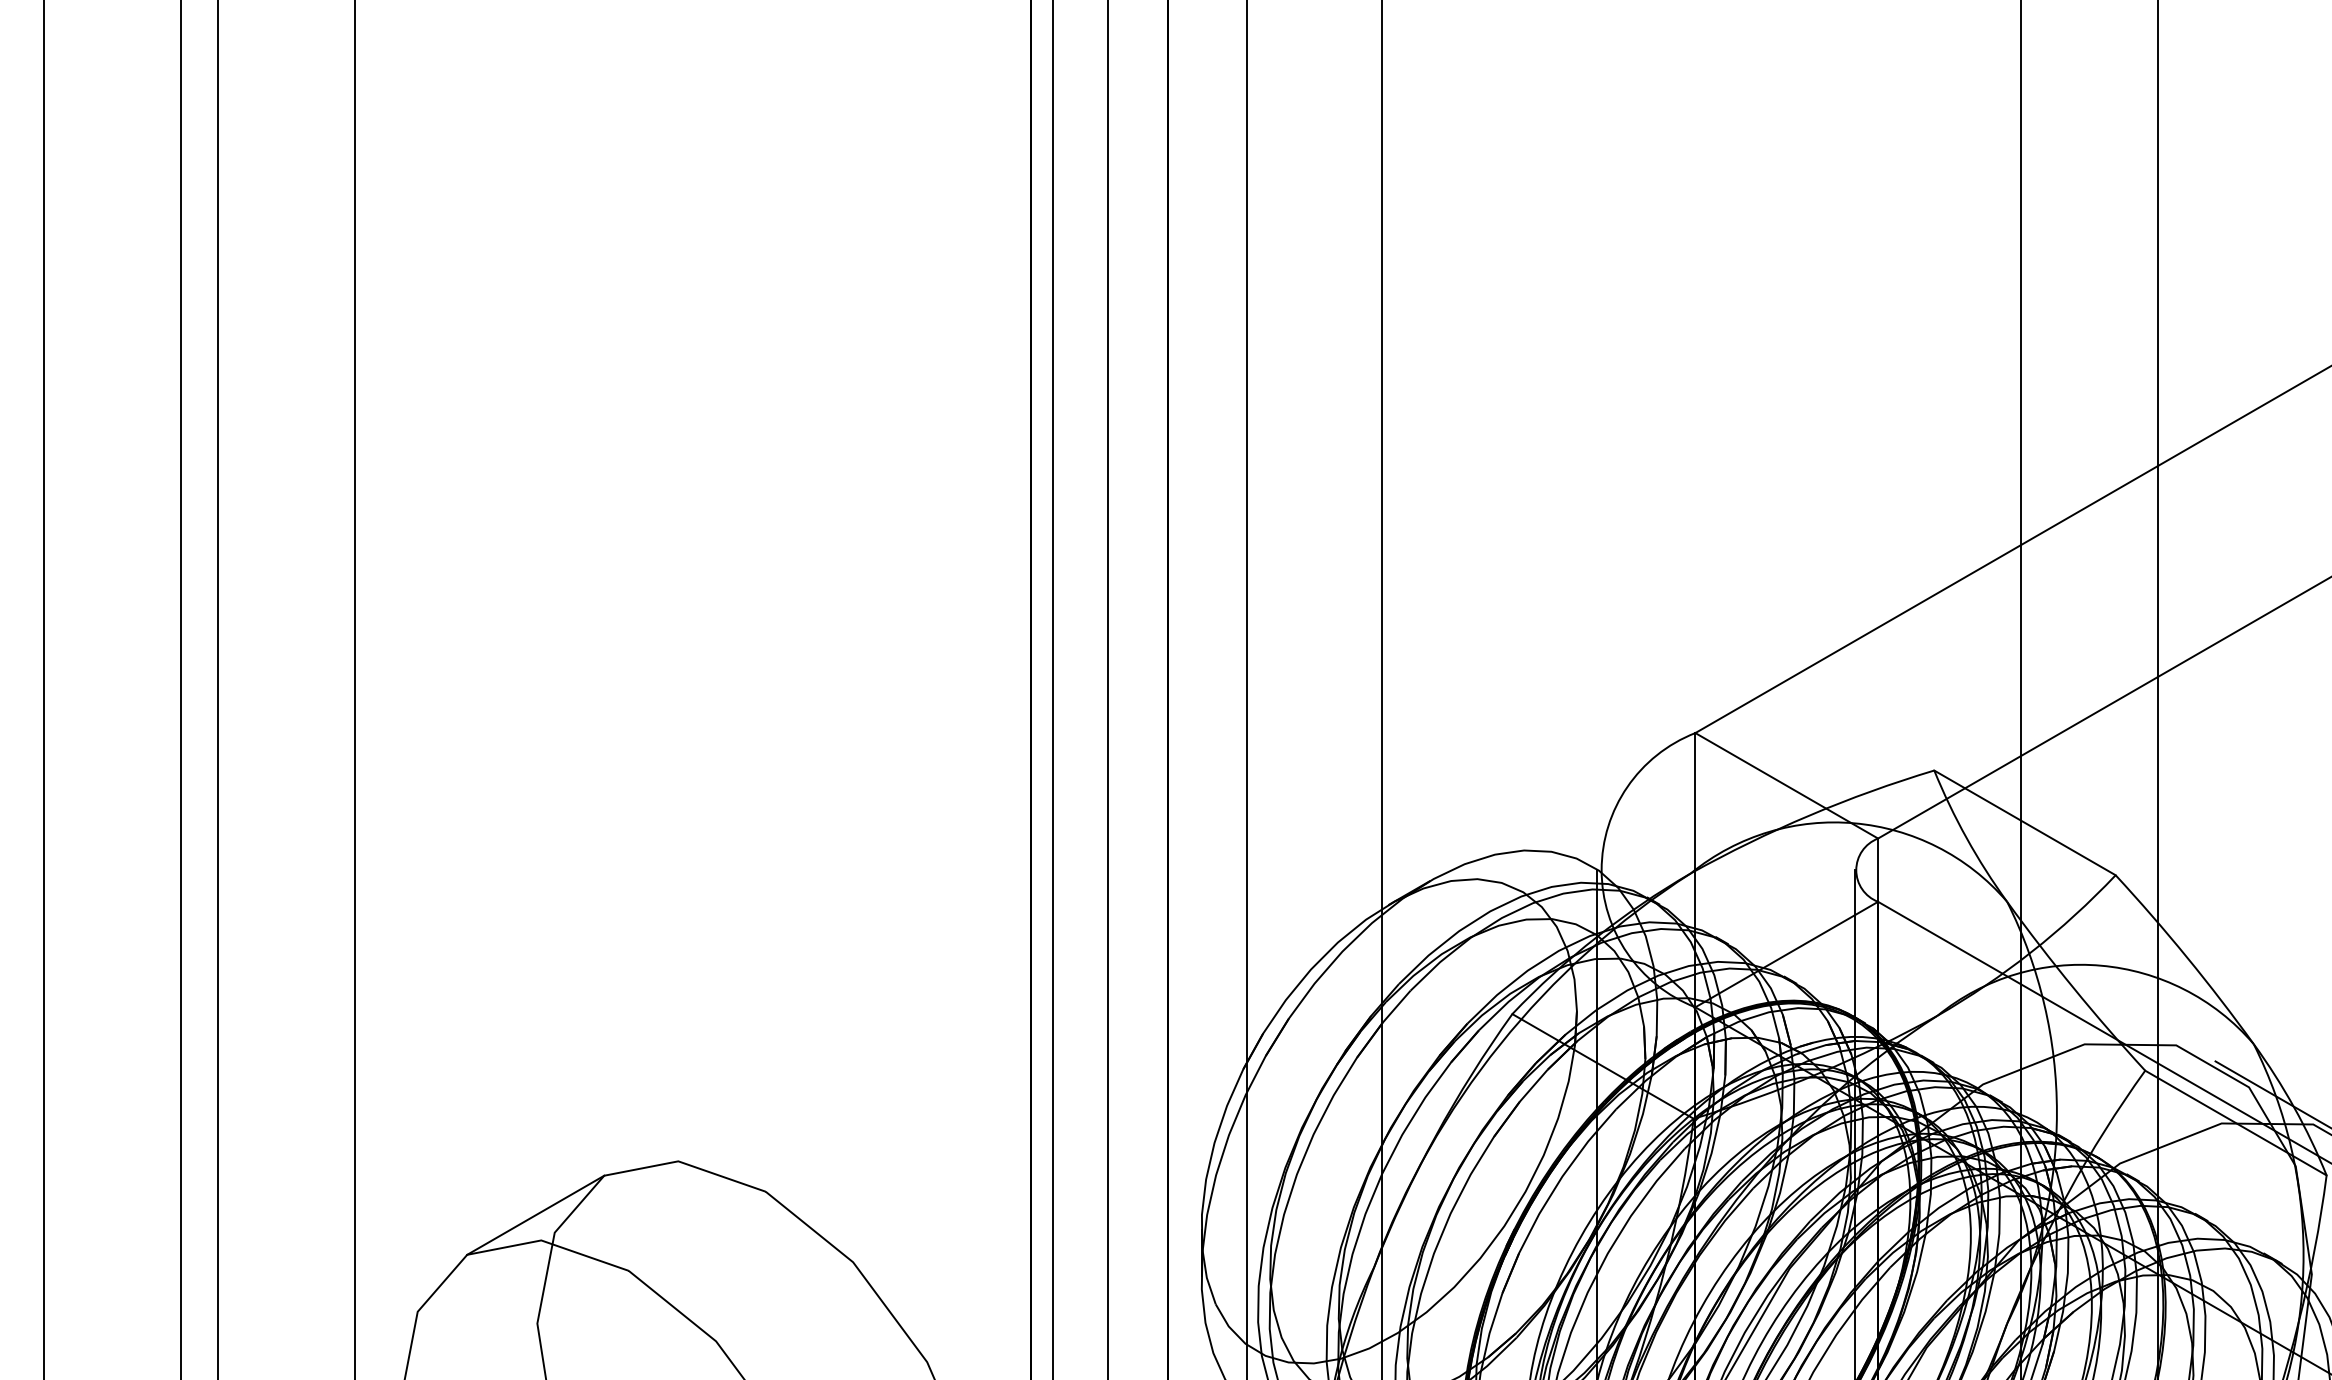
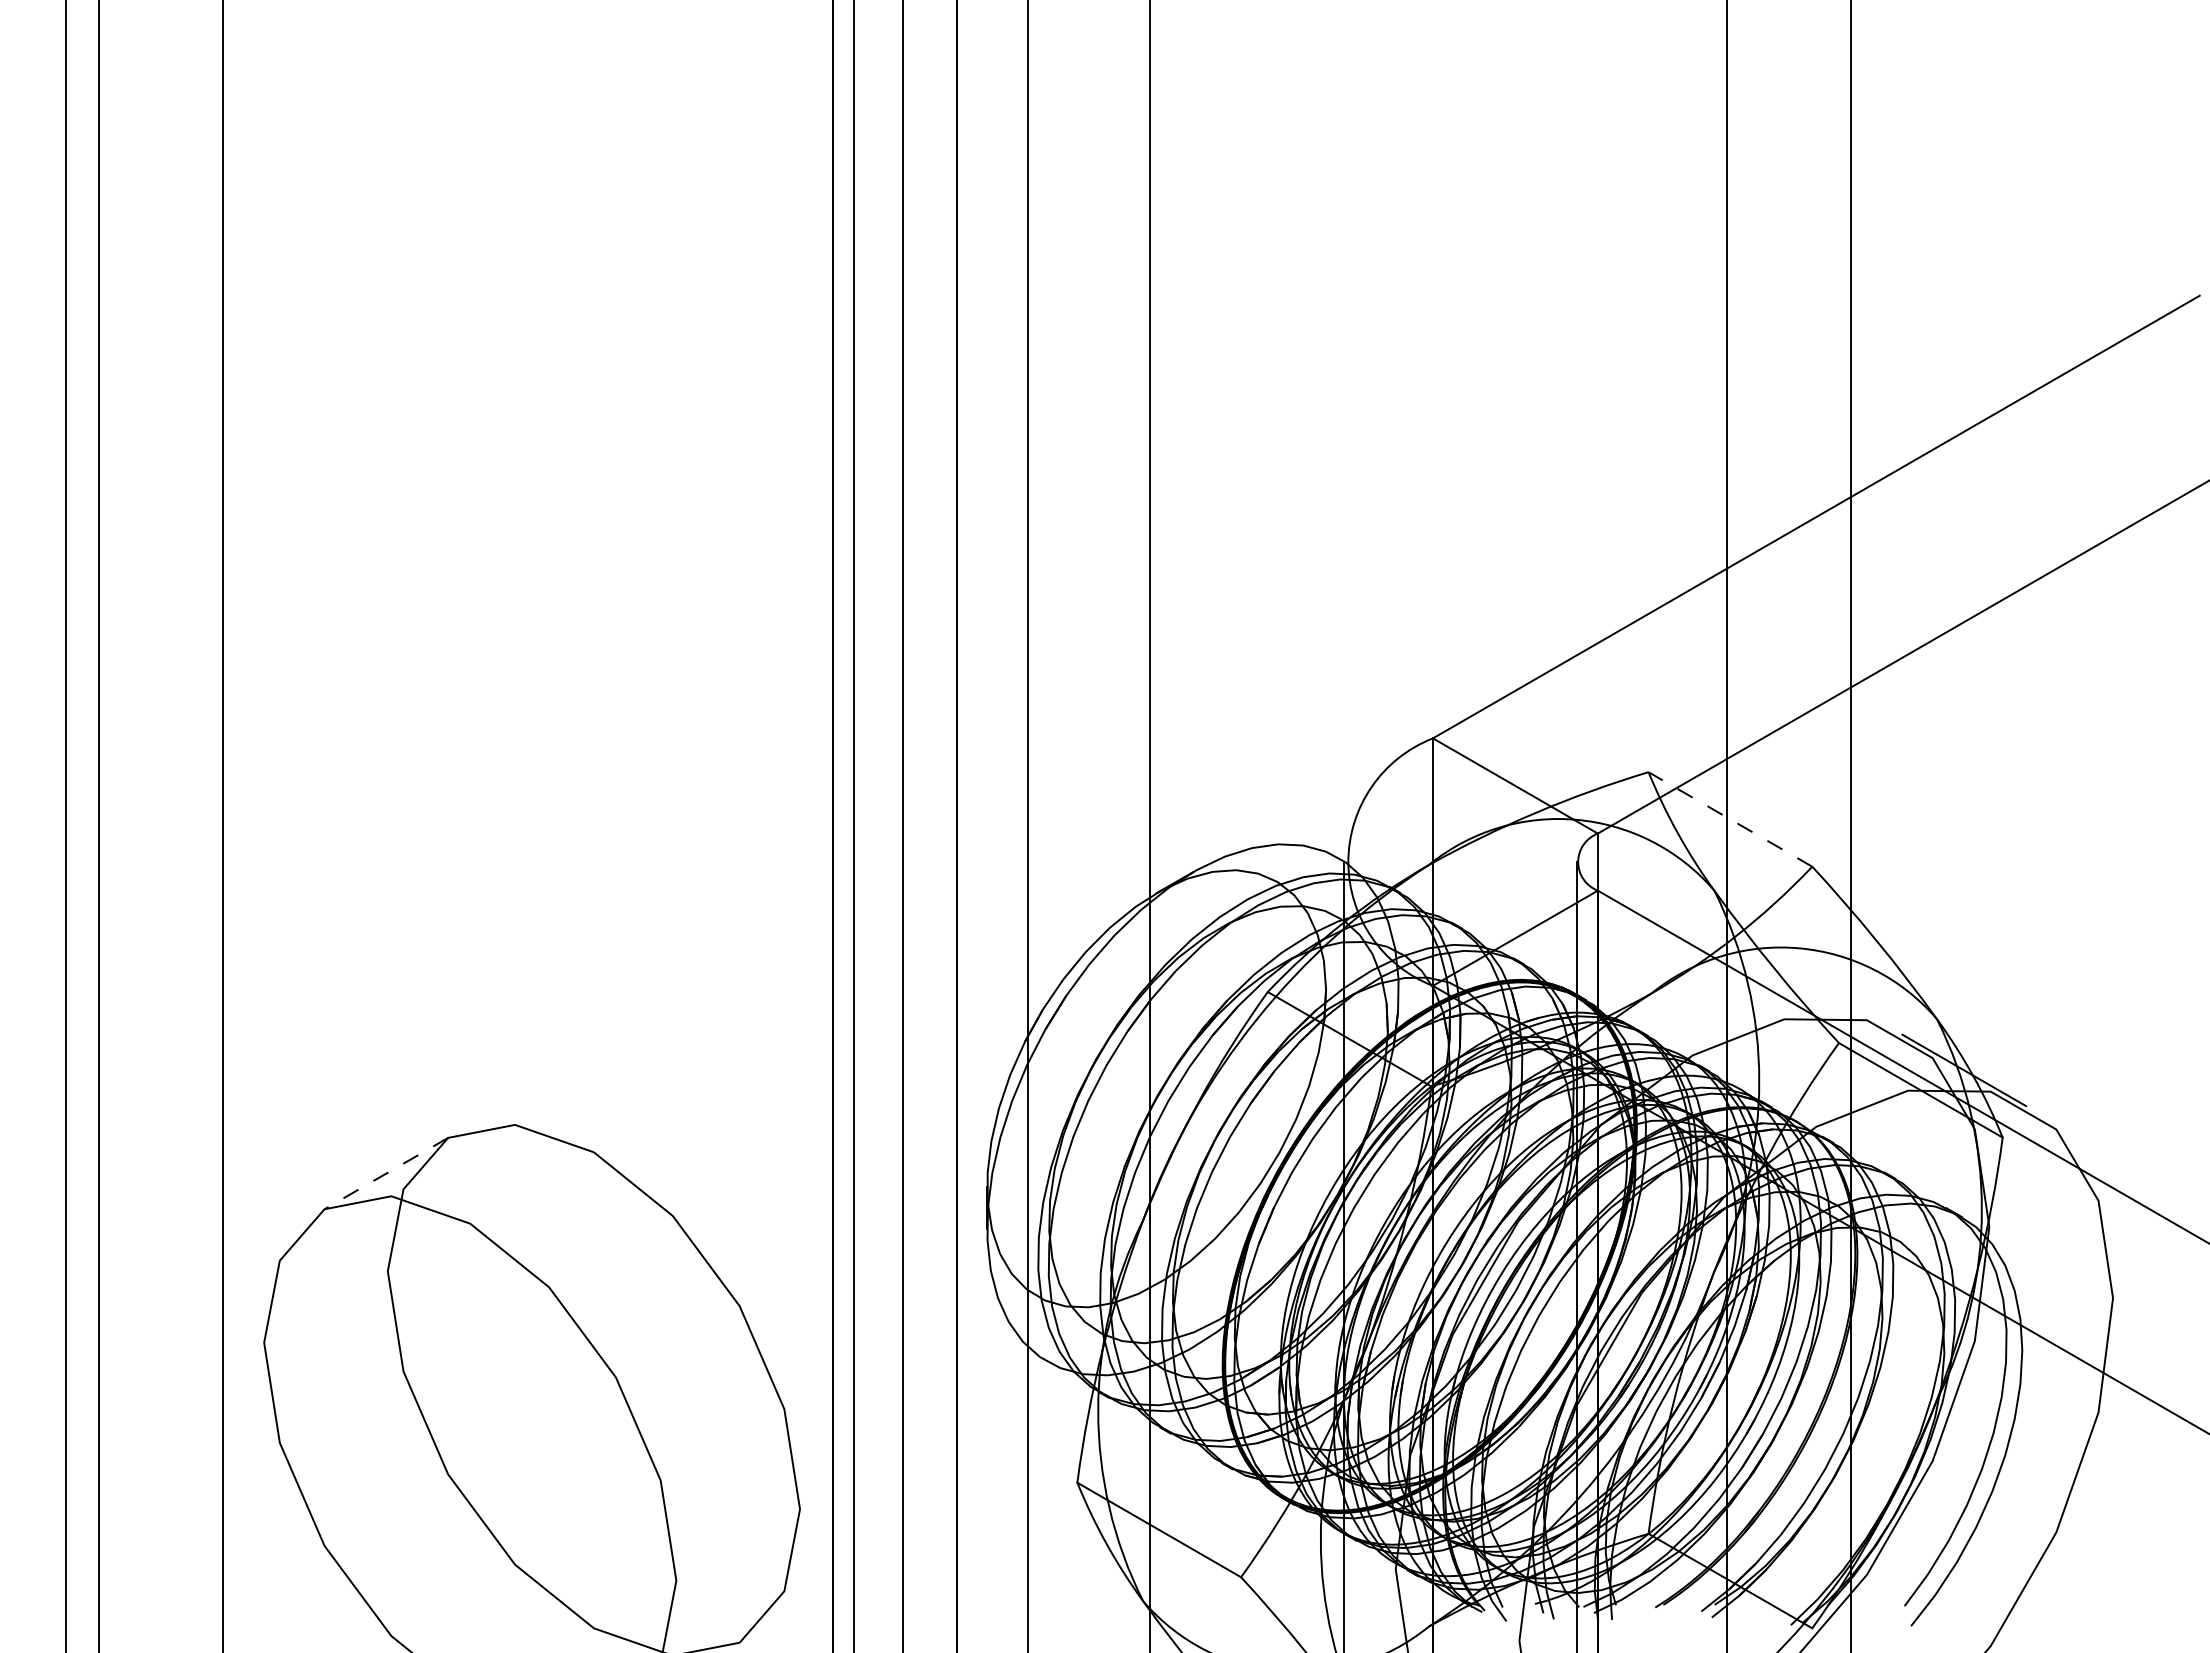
line: (2025, 822) -> (1730, 819), solid -> dashed
line: (534, 1215) -> (385, 1173), solid -> dashed

